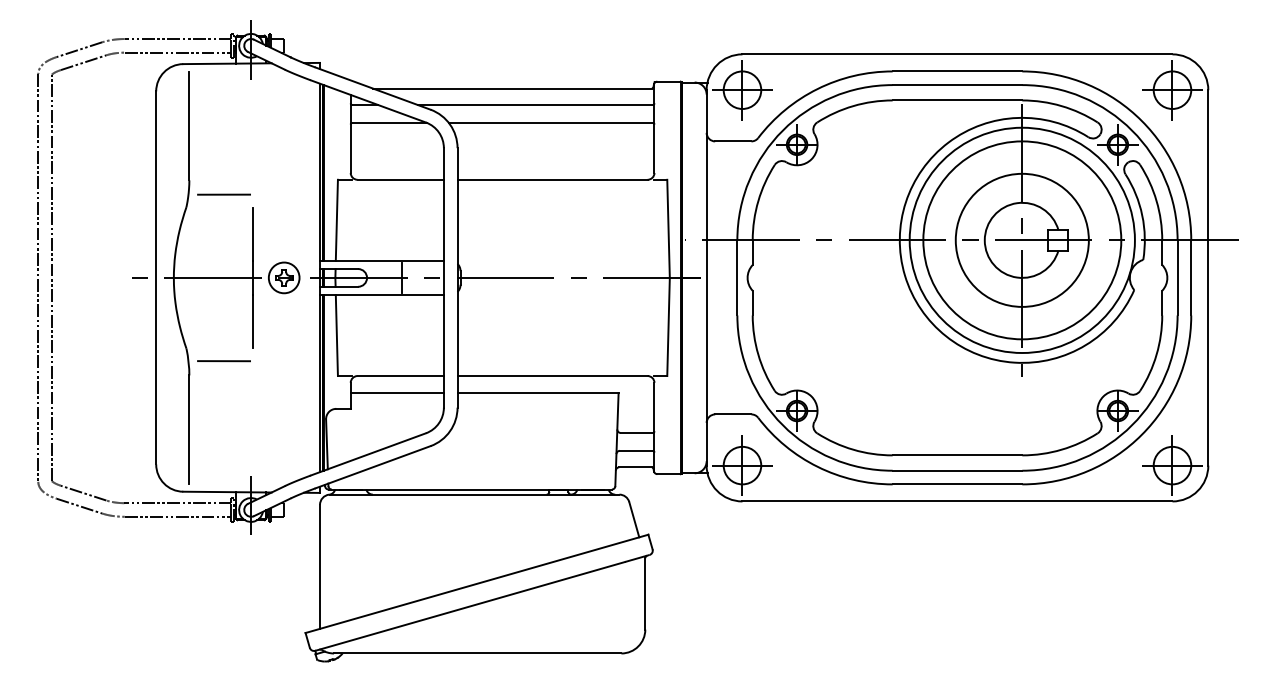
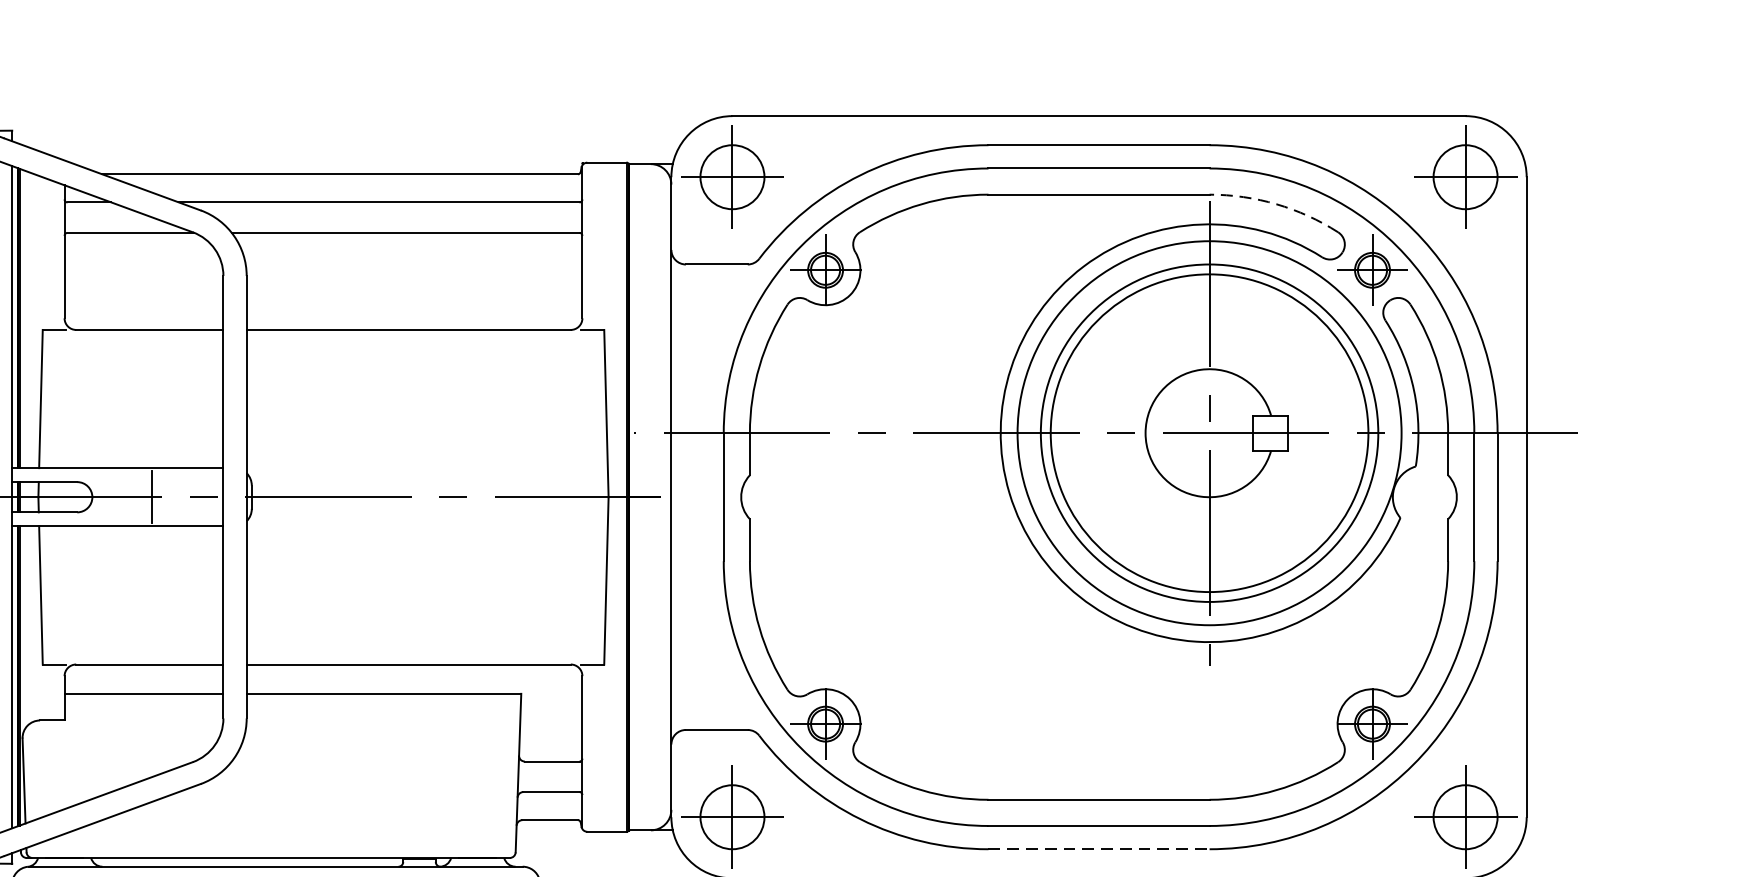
arc: (1061, 106) -> (1276, 204), solid -> dashed
circle: (1021, 239) -> (1208, 431), size x1.4
line: (957, 484) -> (1099, 849), solid -> dashed

